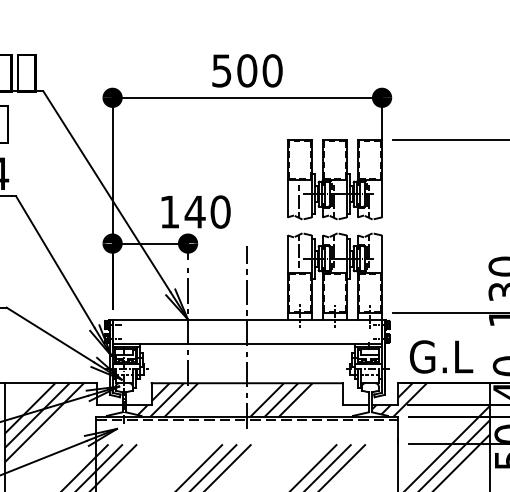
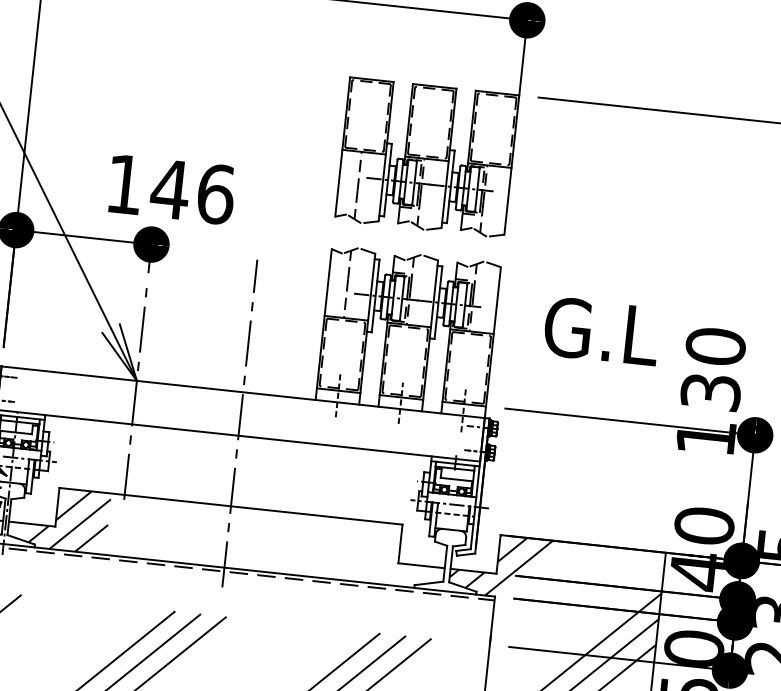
text: (220, 211) -> (215, 193), 140 -> 146
text: (441, 356) -> (601, 330), moved
hatch: (246, 400) -> (226, 537), removed

